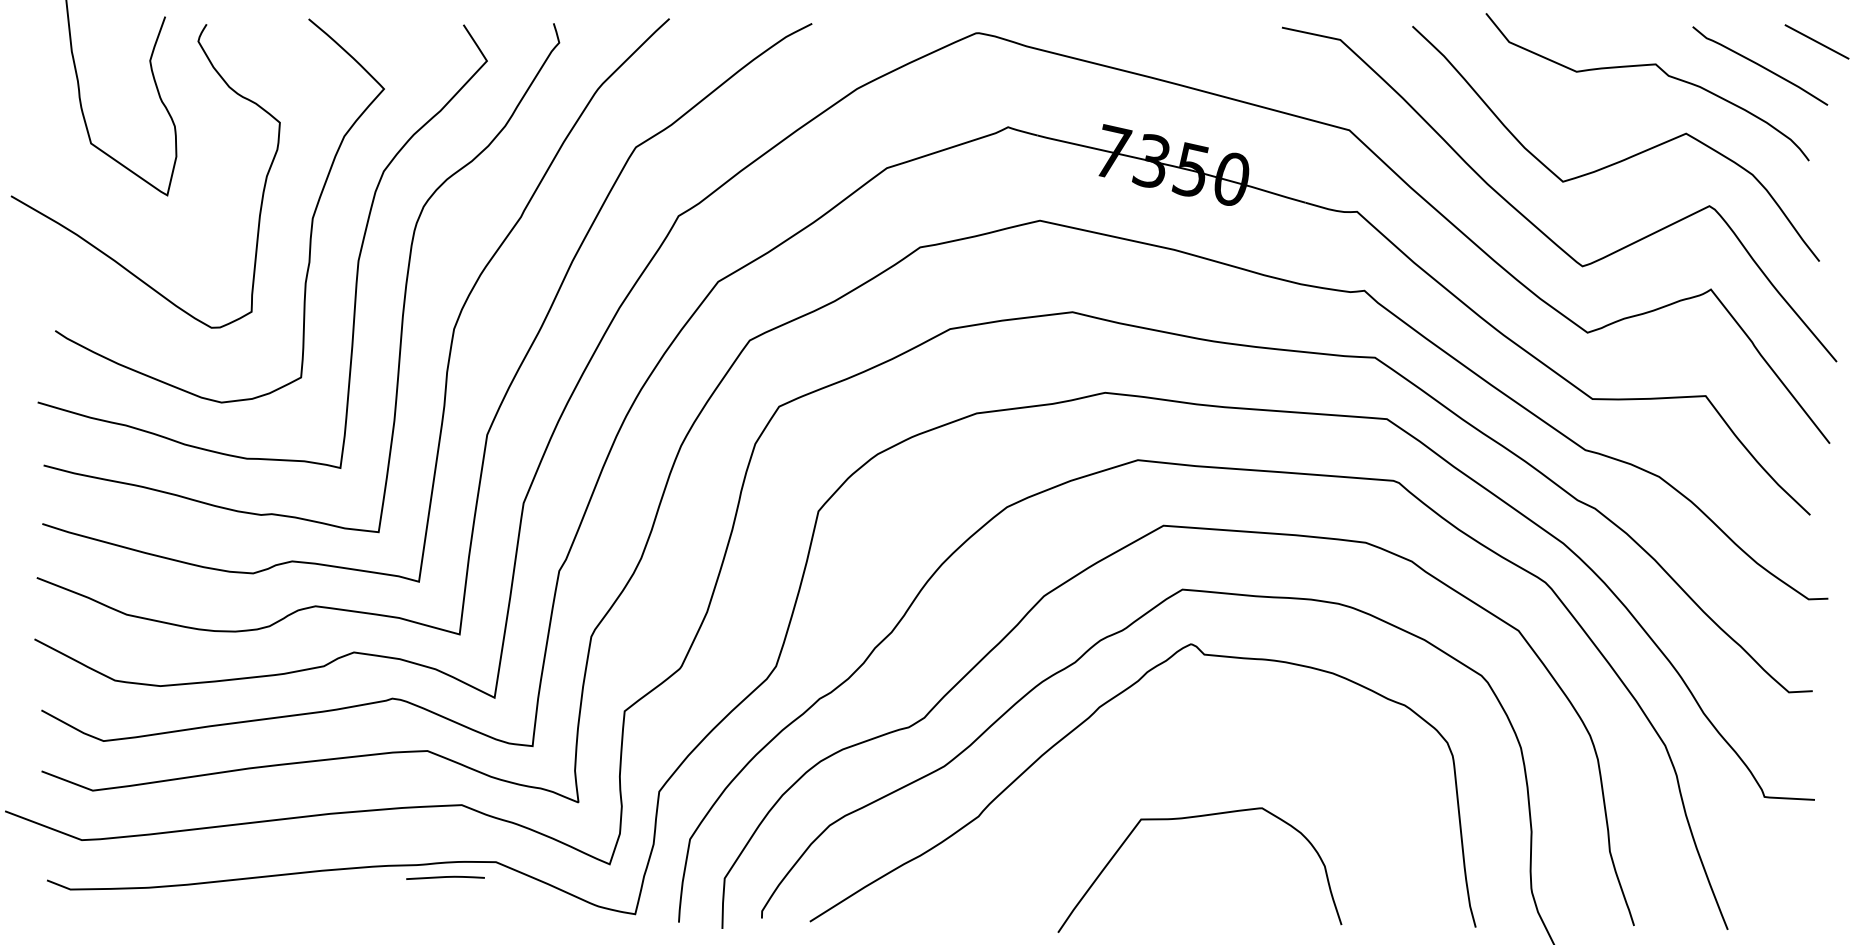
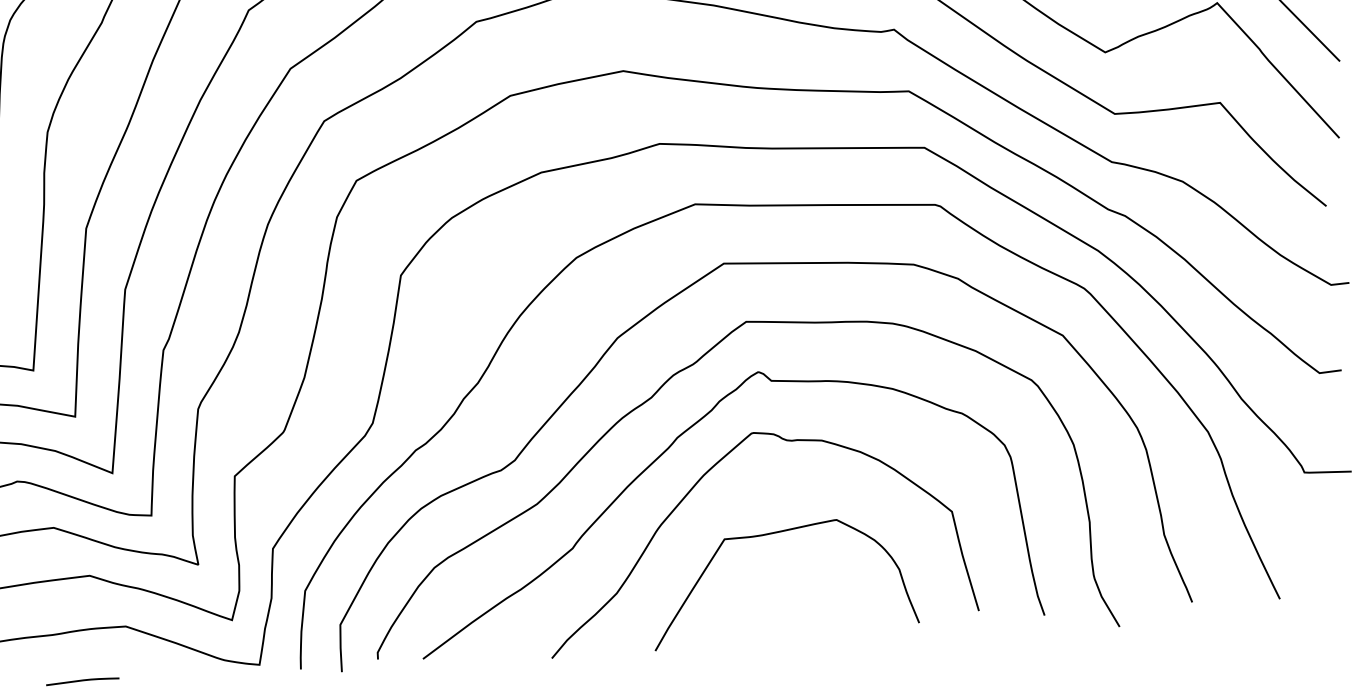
curve: (1116, 758) -> (697, 484), added
curve: (445, 877) -> (82, 680), moved

